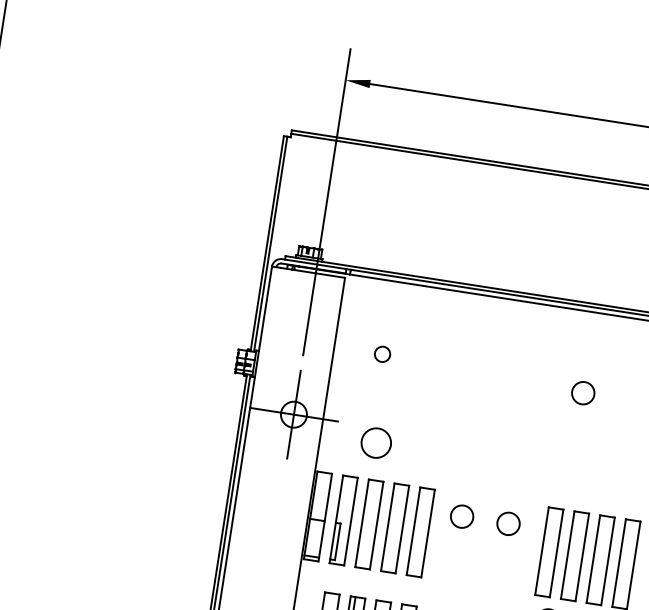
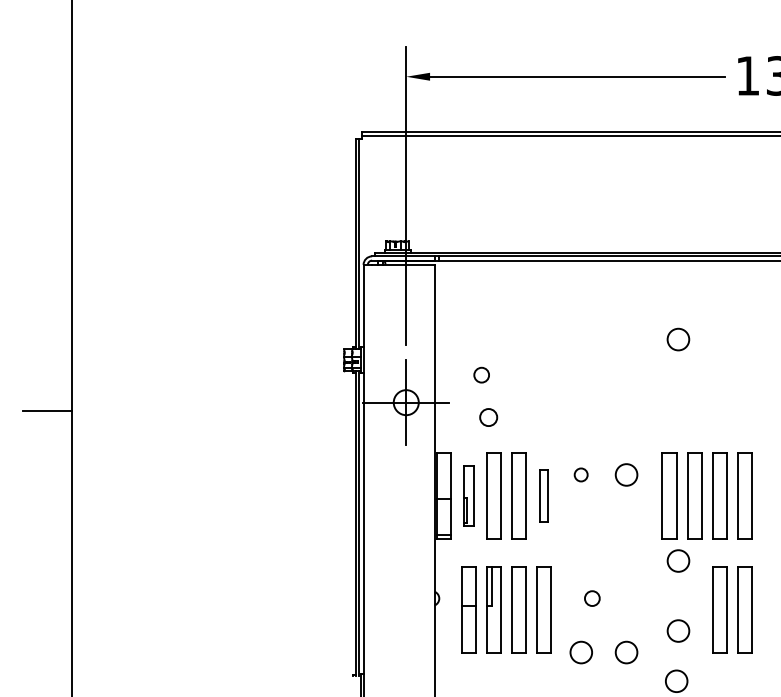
circle: (382, 353) -> (481, 374), moved
circle: (375, 442) -> (488, 417), size x0.6
circle: (461, 516) -> (580, 474), size x0.6
part: (343, 519) -> (468, 495), size x0.7
part: (420, 531) -> (543, 495), size x0.6

